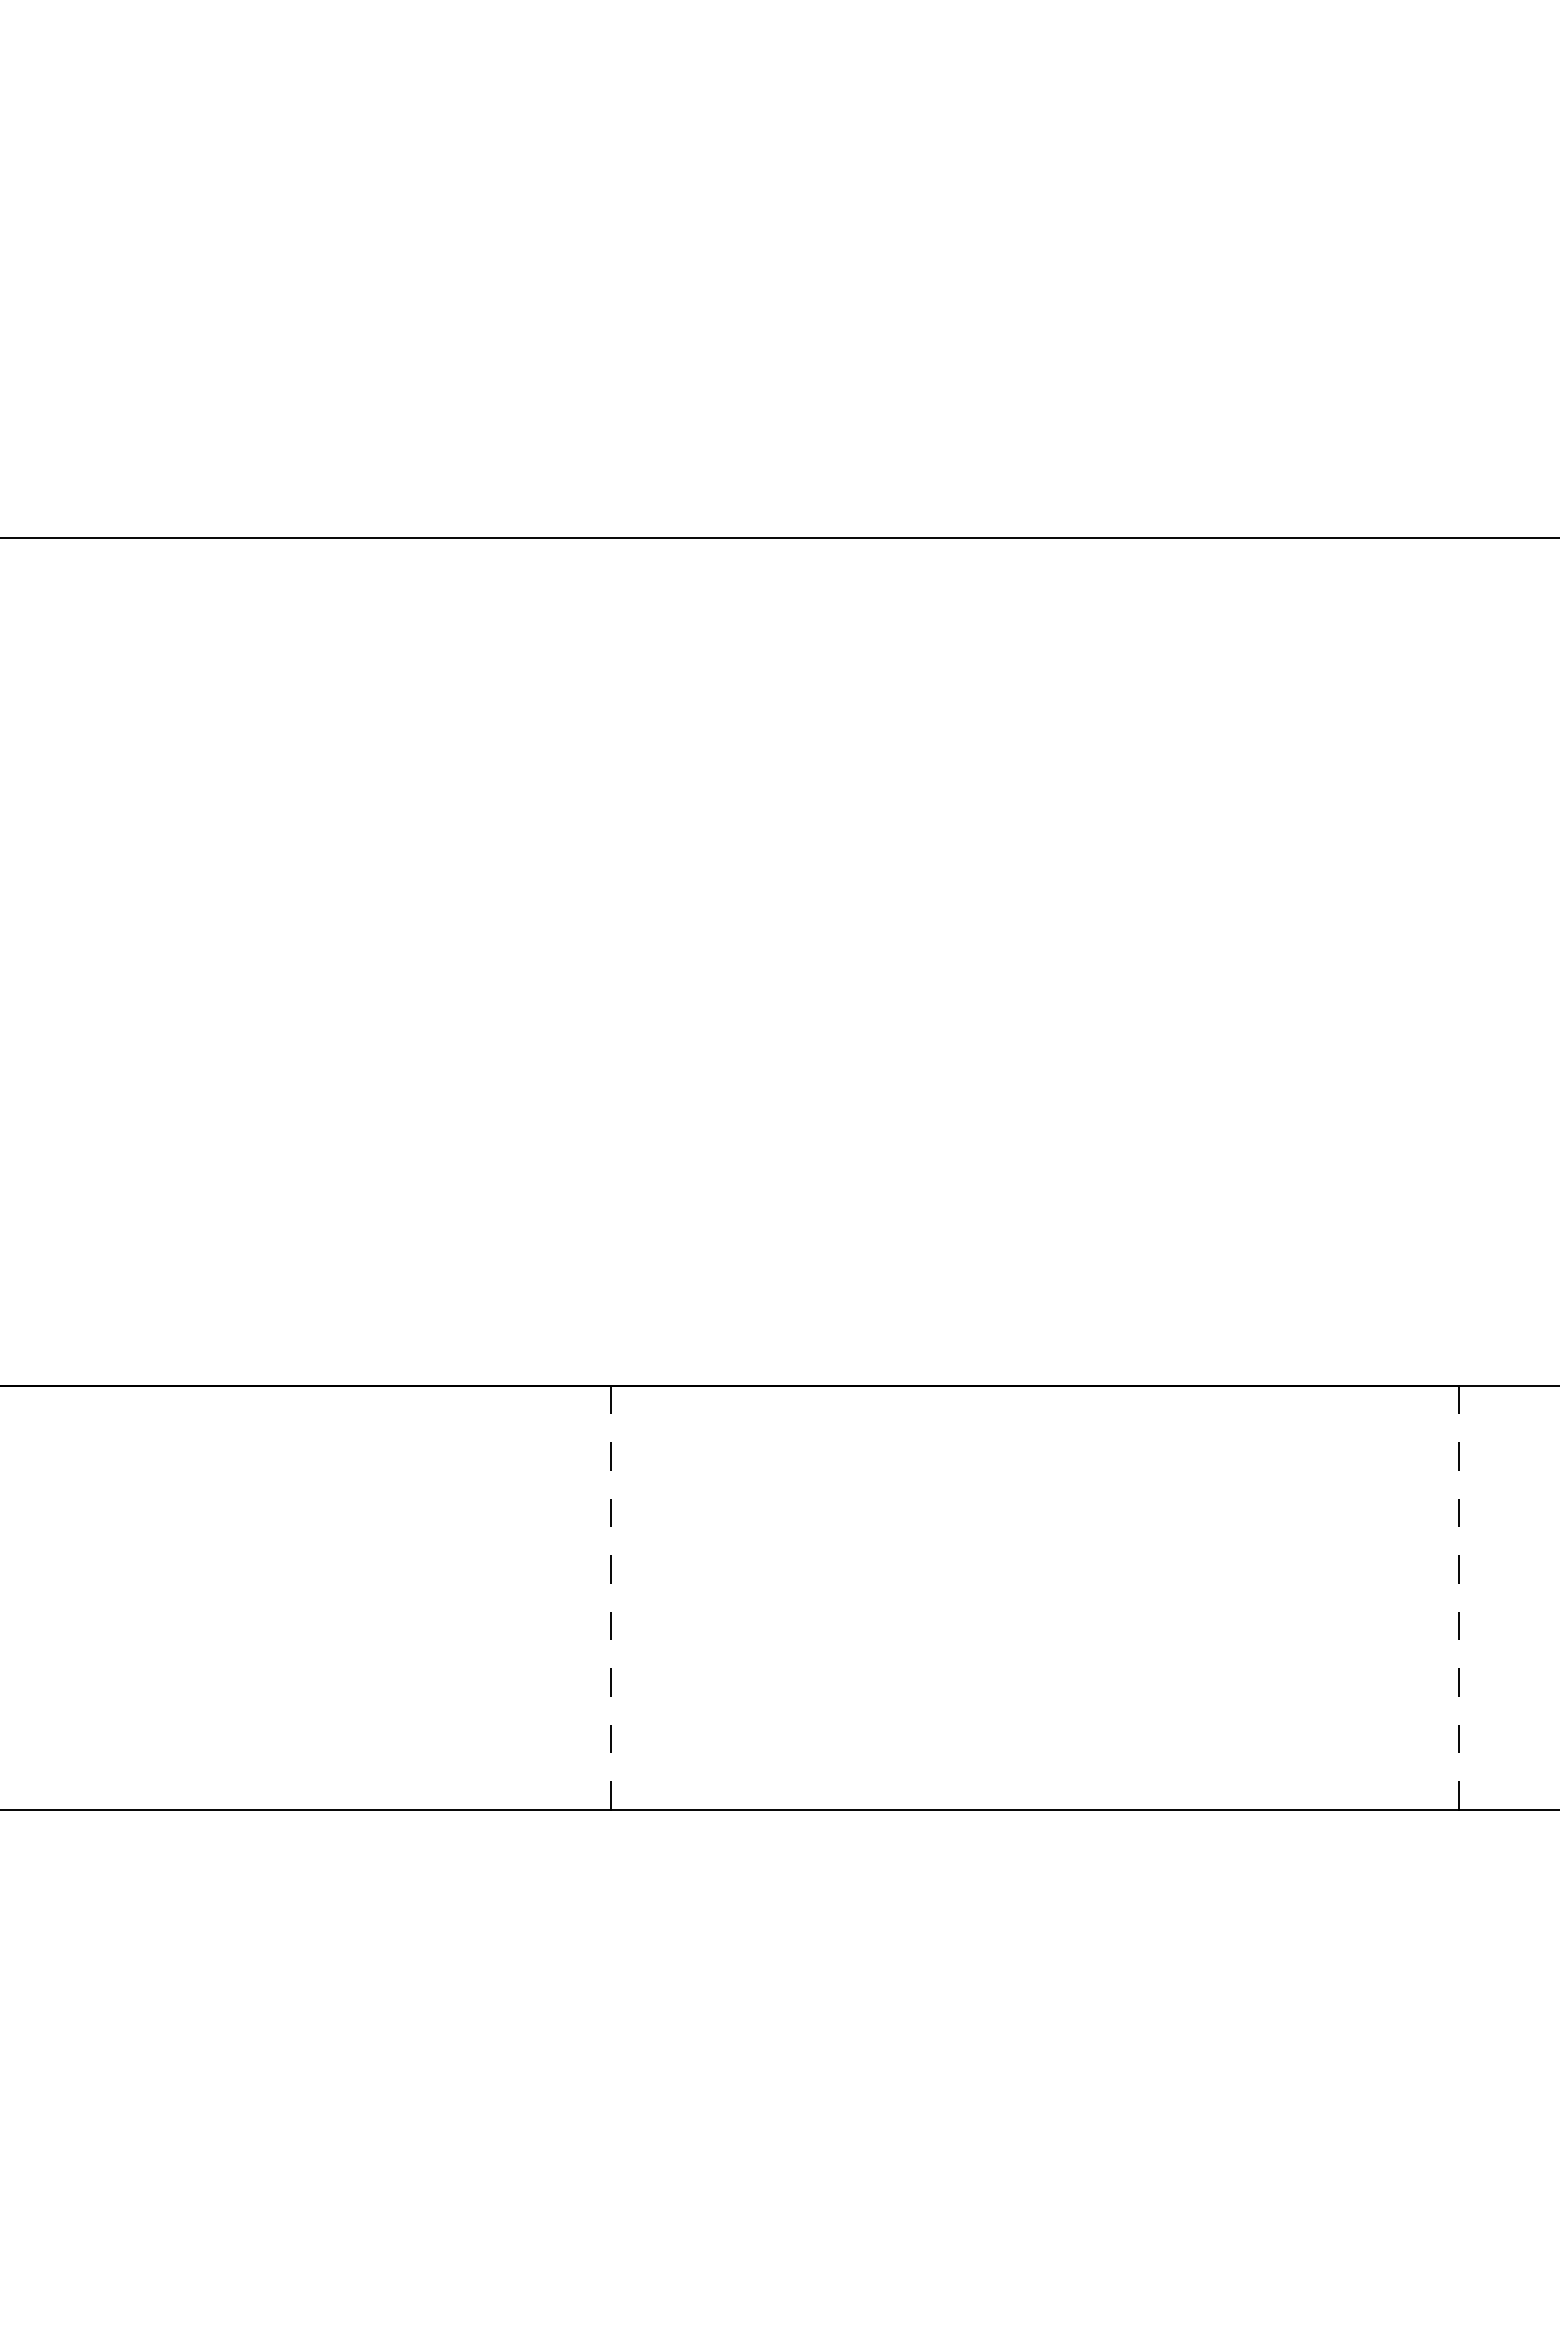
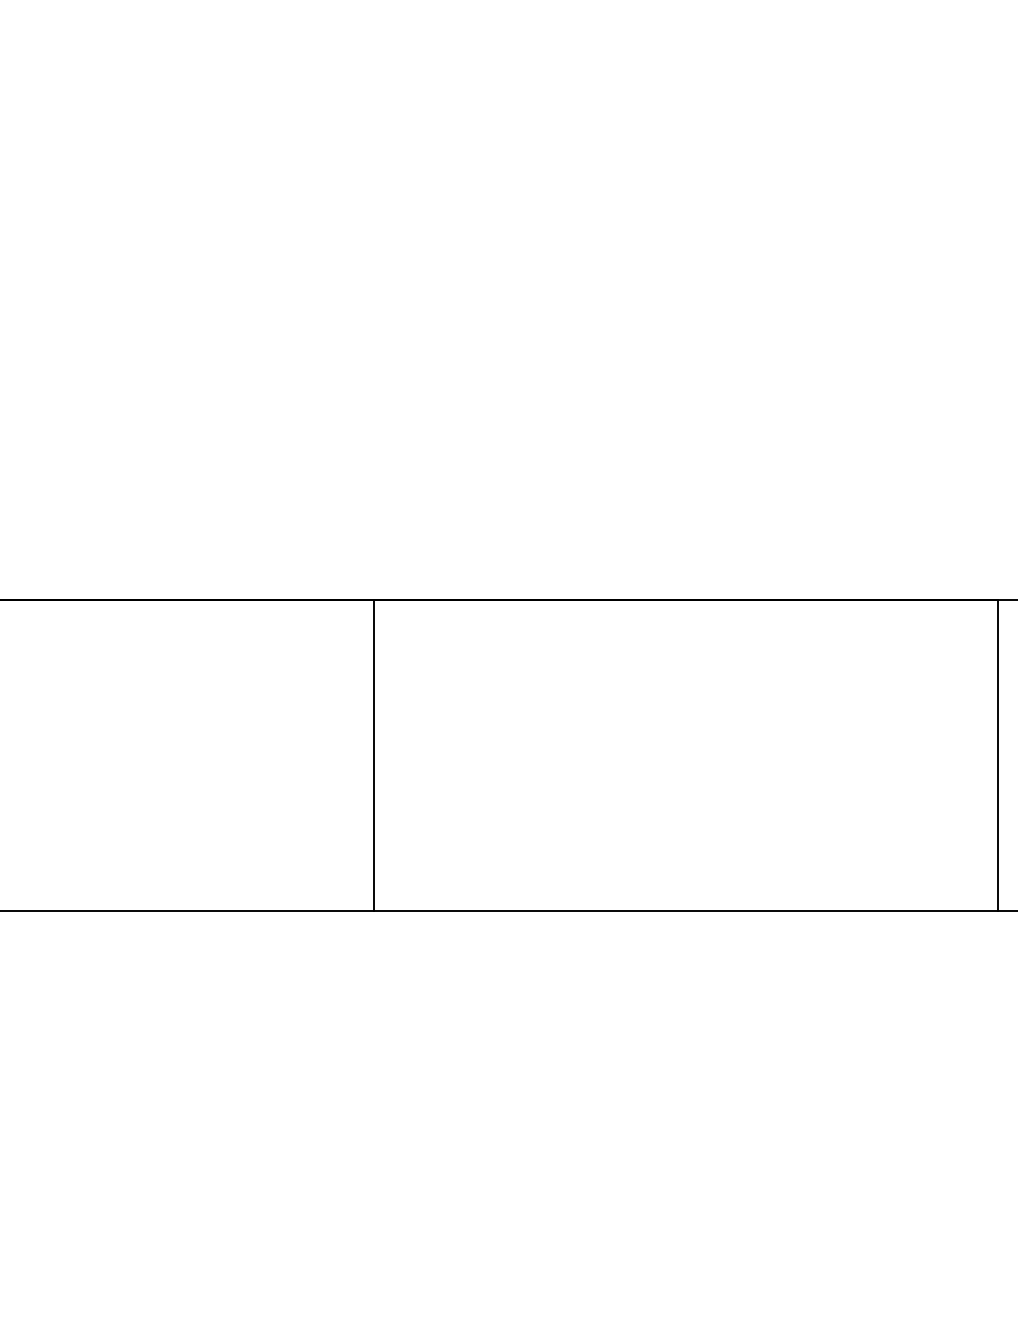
line: (611, 1597) -> (374, 755), dashed -> solid
line: (1459, 1597) -> (997, 755), dashed -> solid

